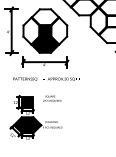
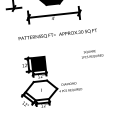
text: (52, 98) -> (92, 53), moved
fill: (27, 125) -> (41, 90), removed

